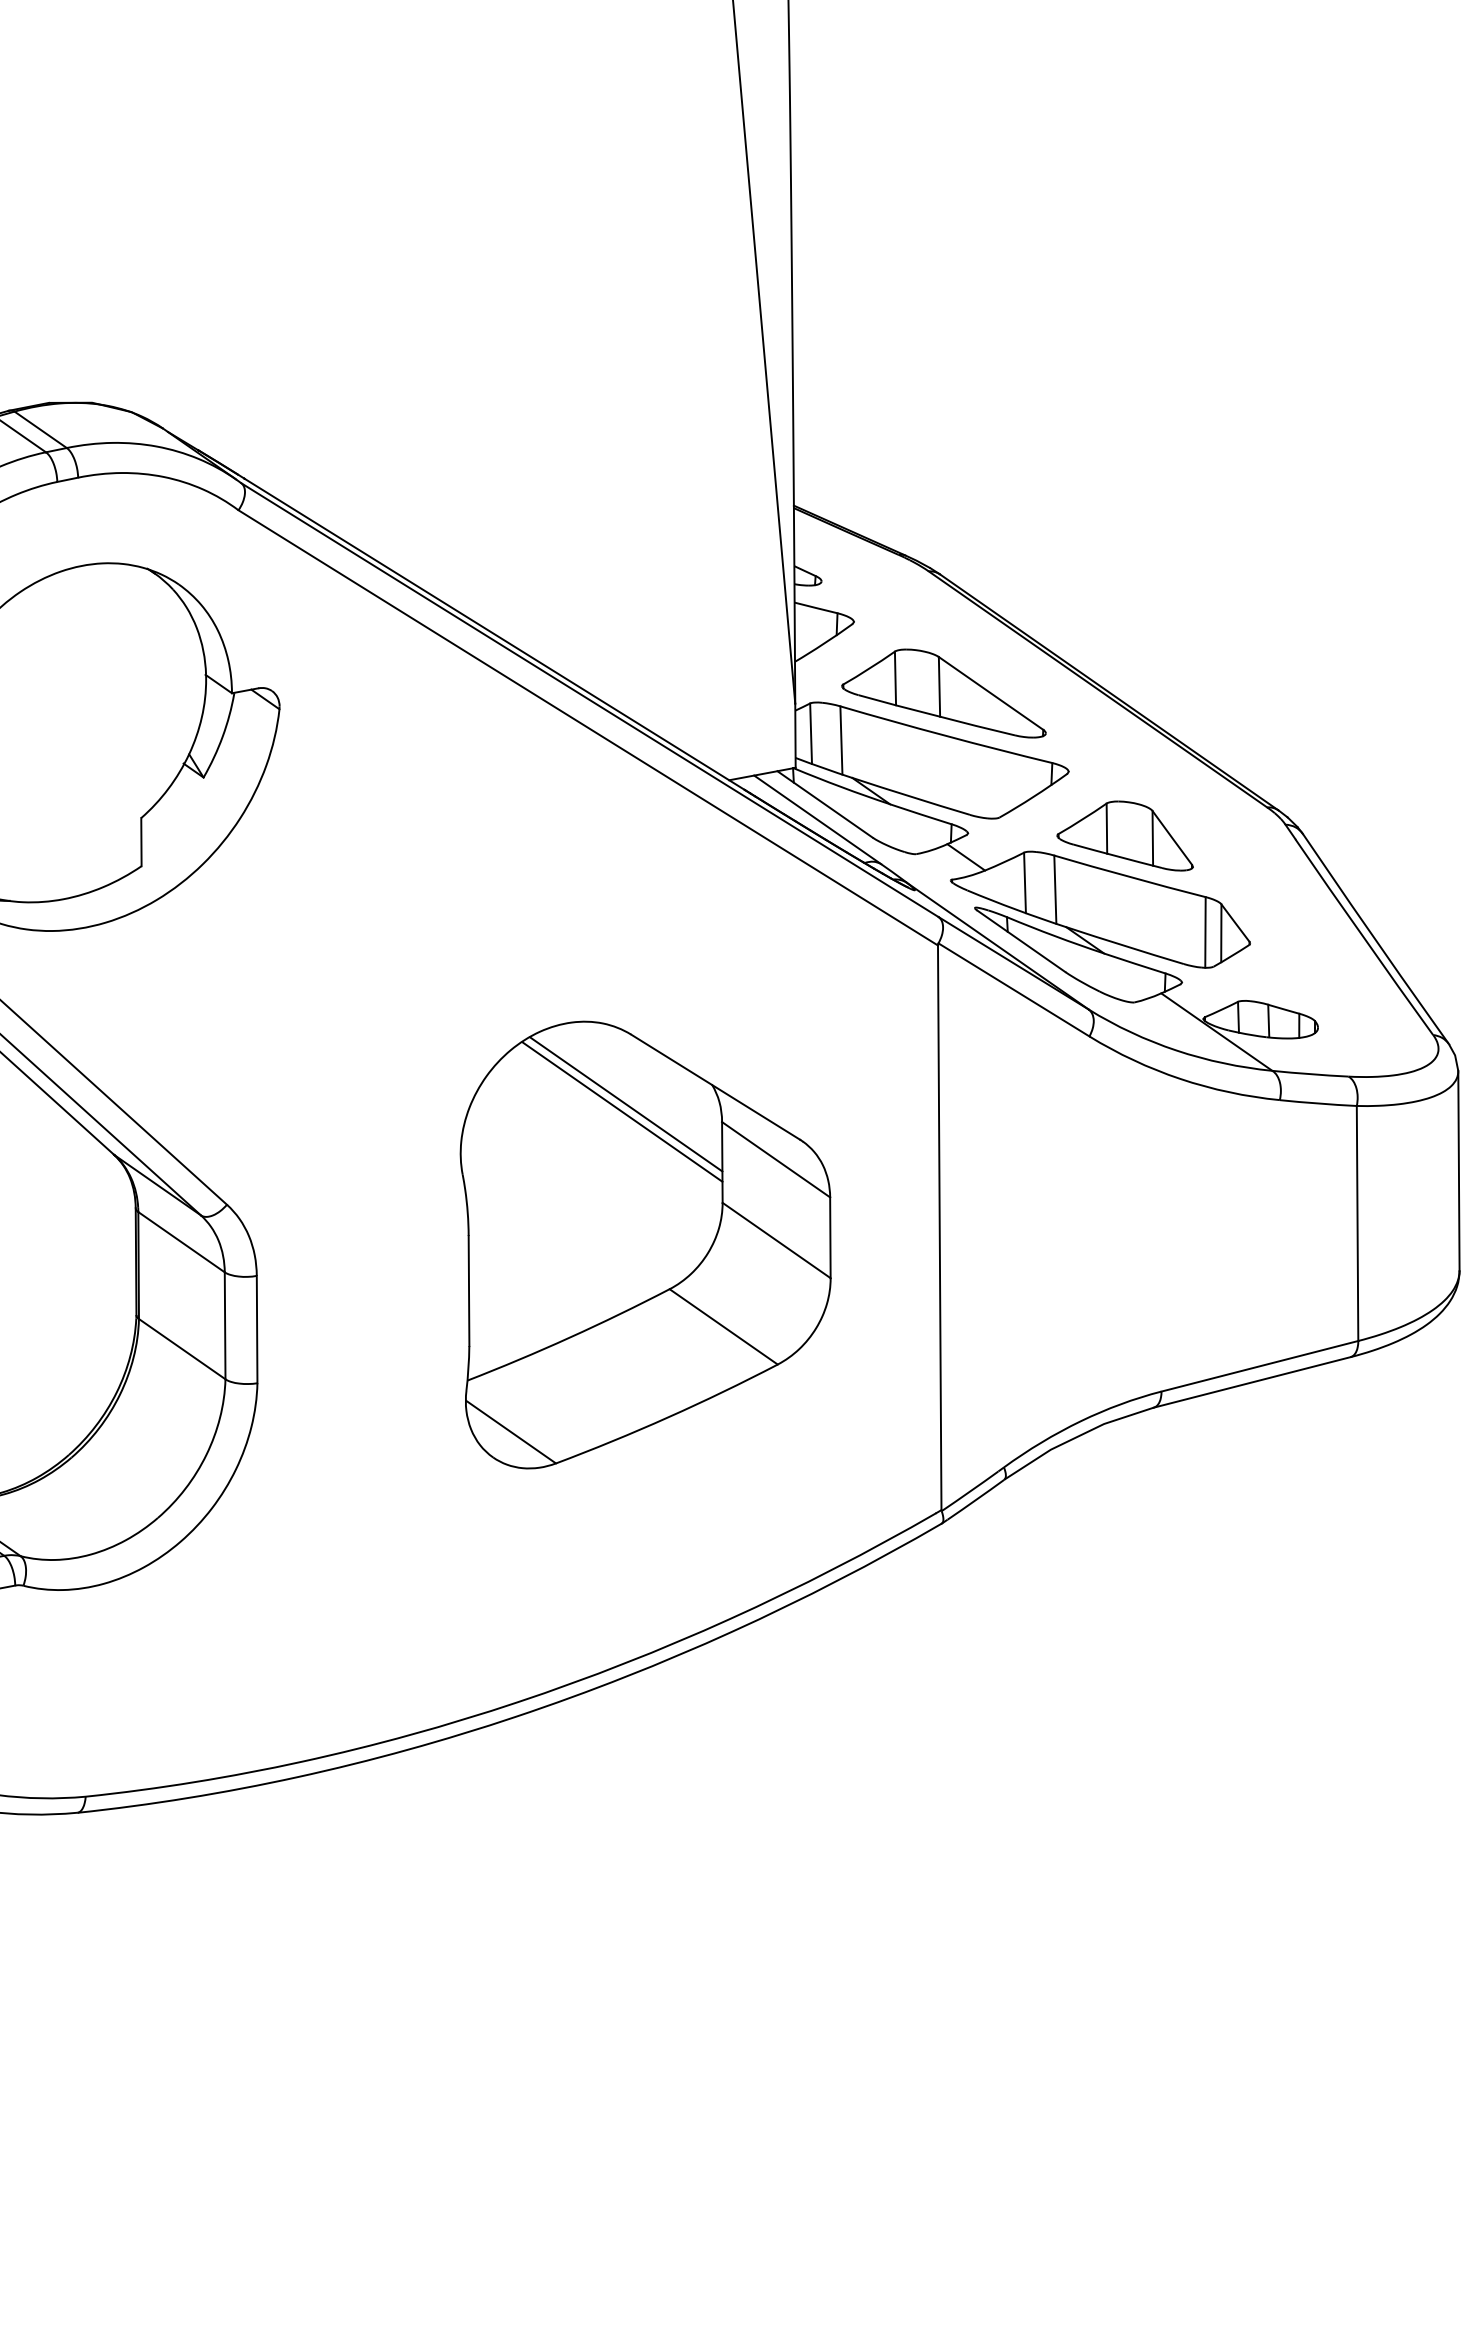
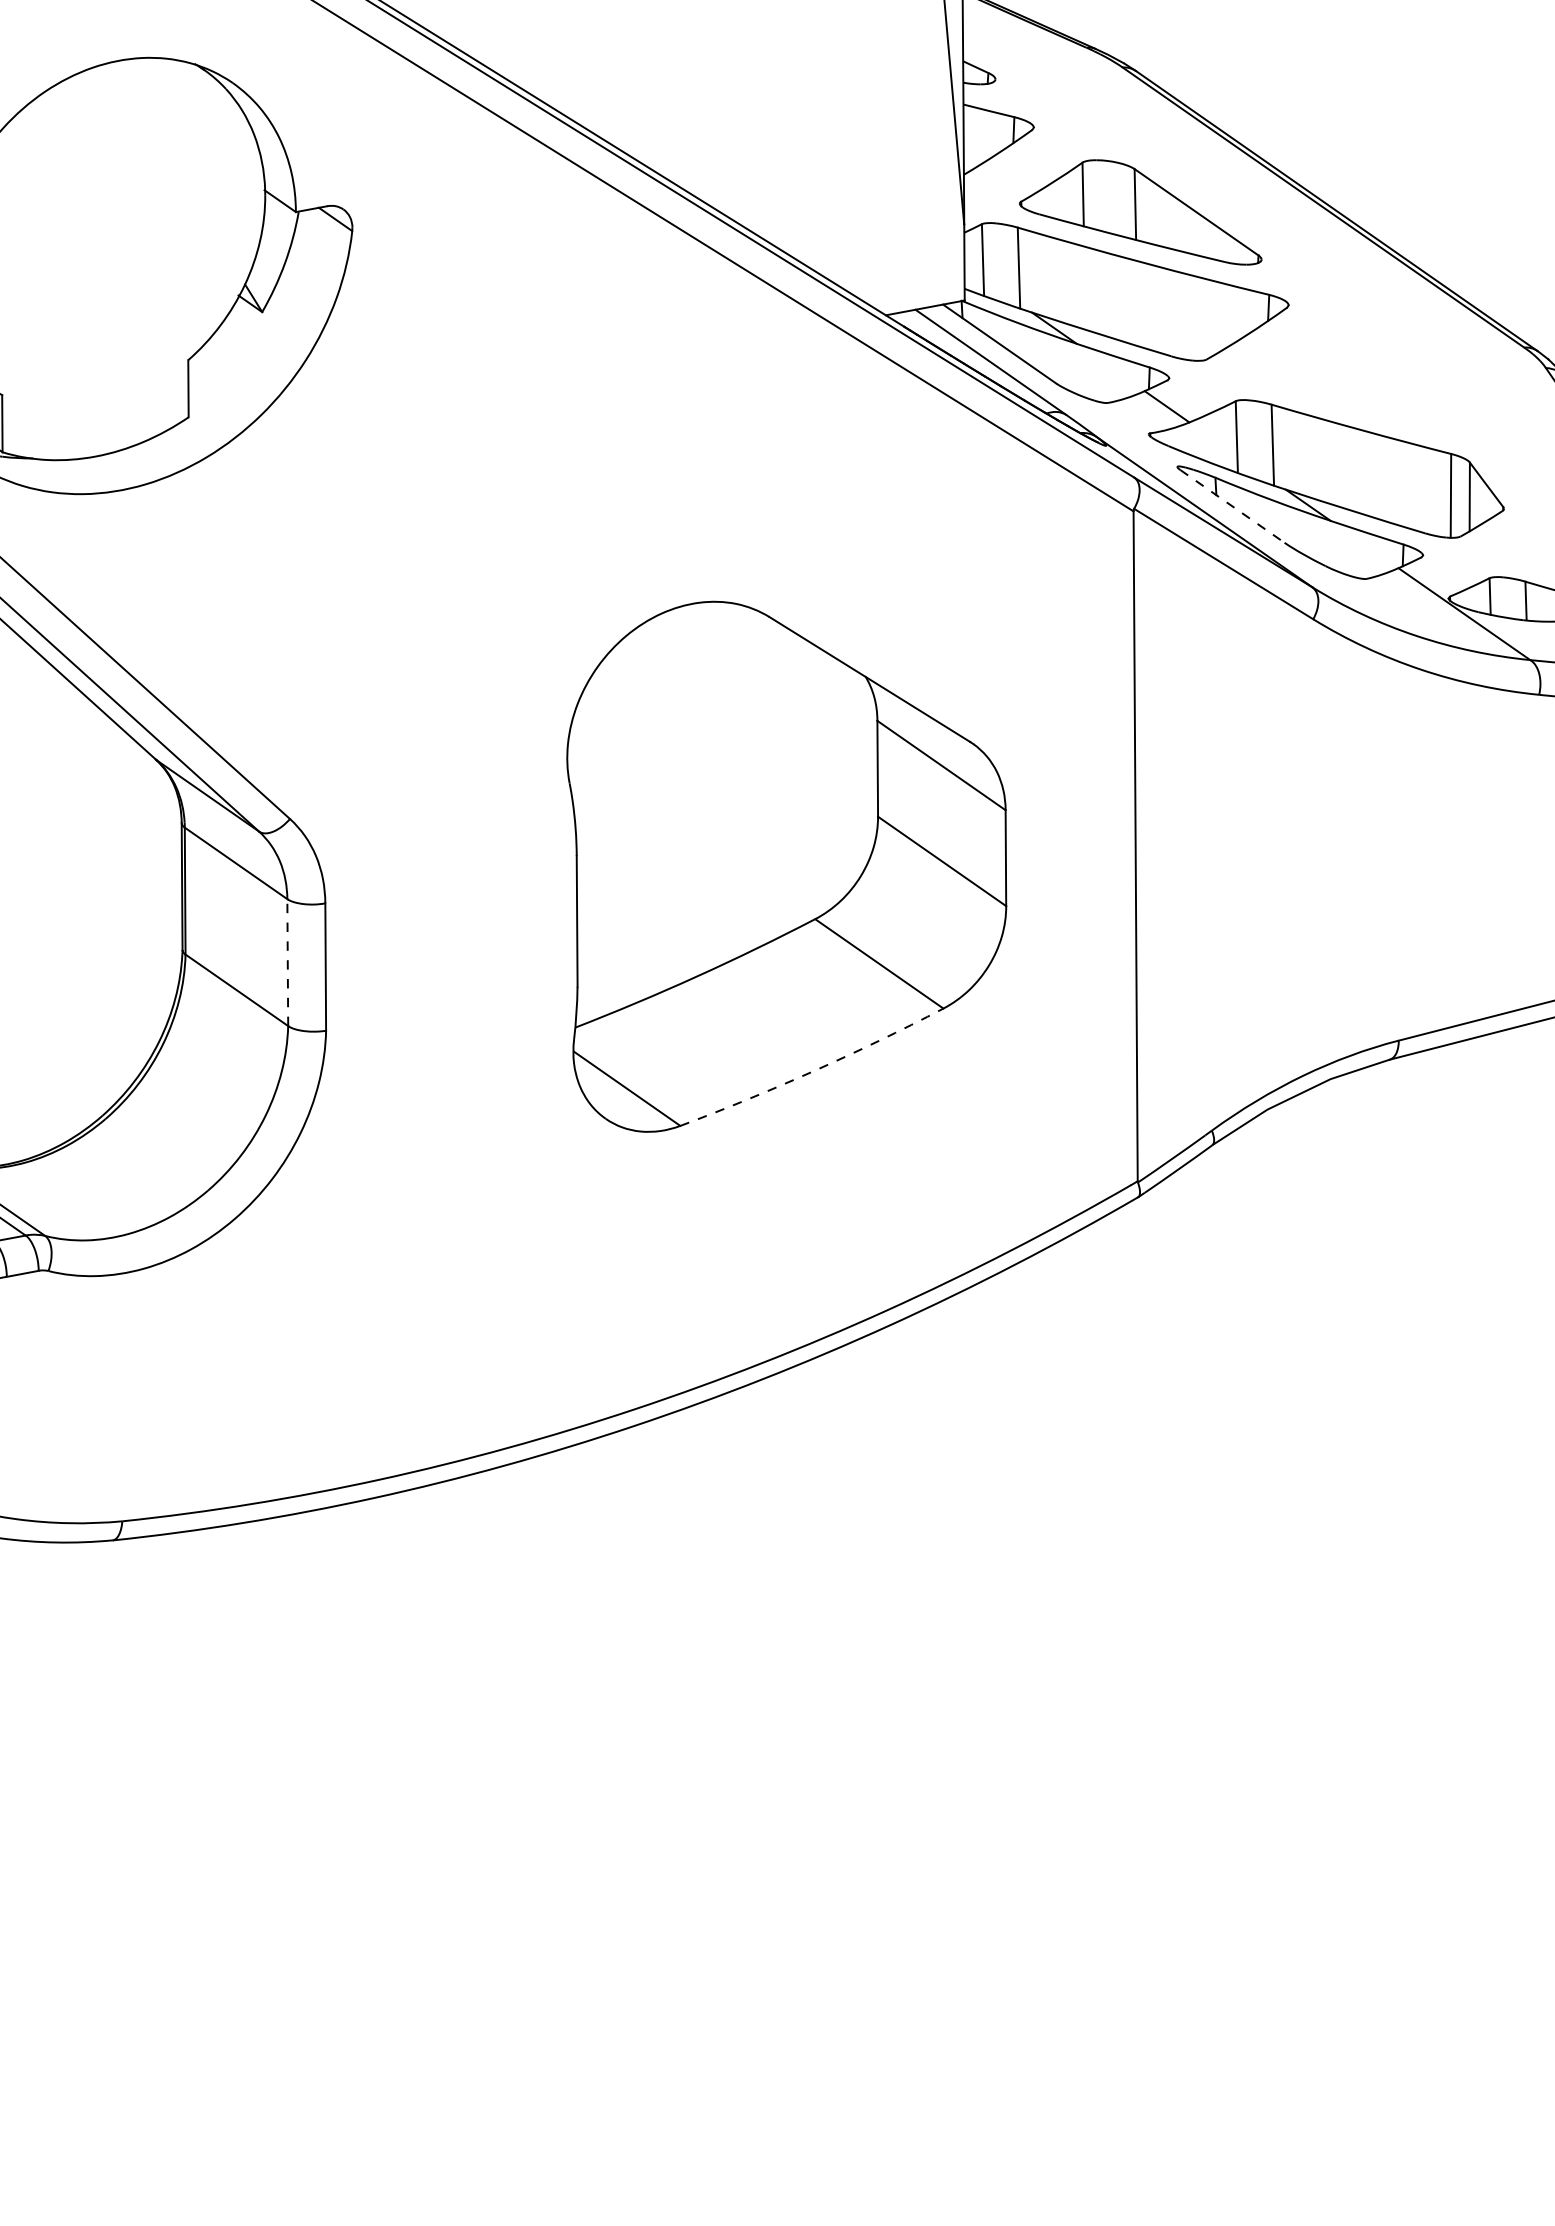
part: (1124, 835) -> (1354, 380), removed
line: (1021, 941) -> (1232, 506), solid -> dashed
line: (626, 1104) -> (763, 700), removed
line: (622, 1111) -> (759, 708), removed
line: (225, 1325) -> (288, 962), solid -> dashed
arc: (668, 1417) -> (813, 1071), solid -> dashed

